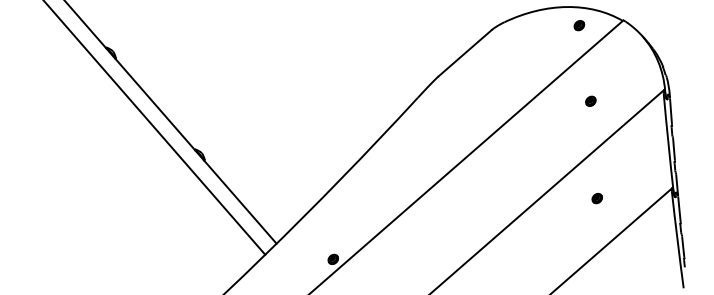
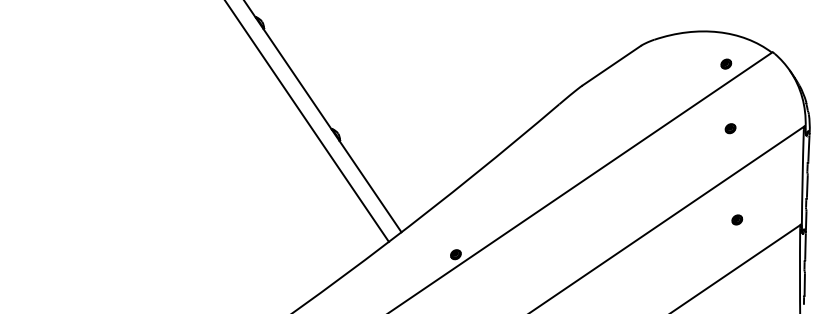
part: (579, 24) -> (726, 63), moved
part: (597, 198) -> (737, 219), moved

